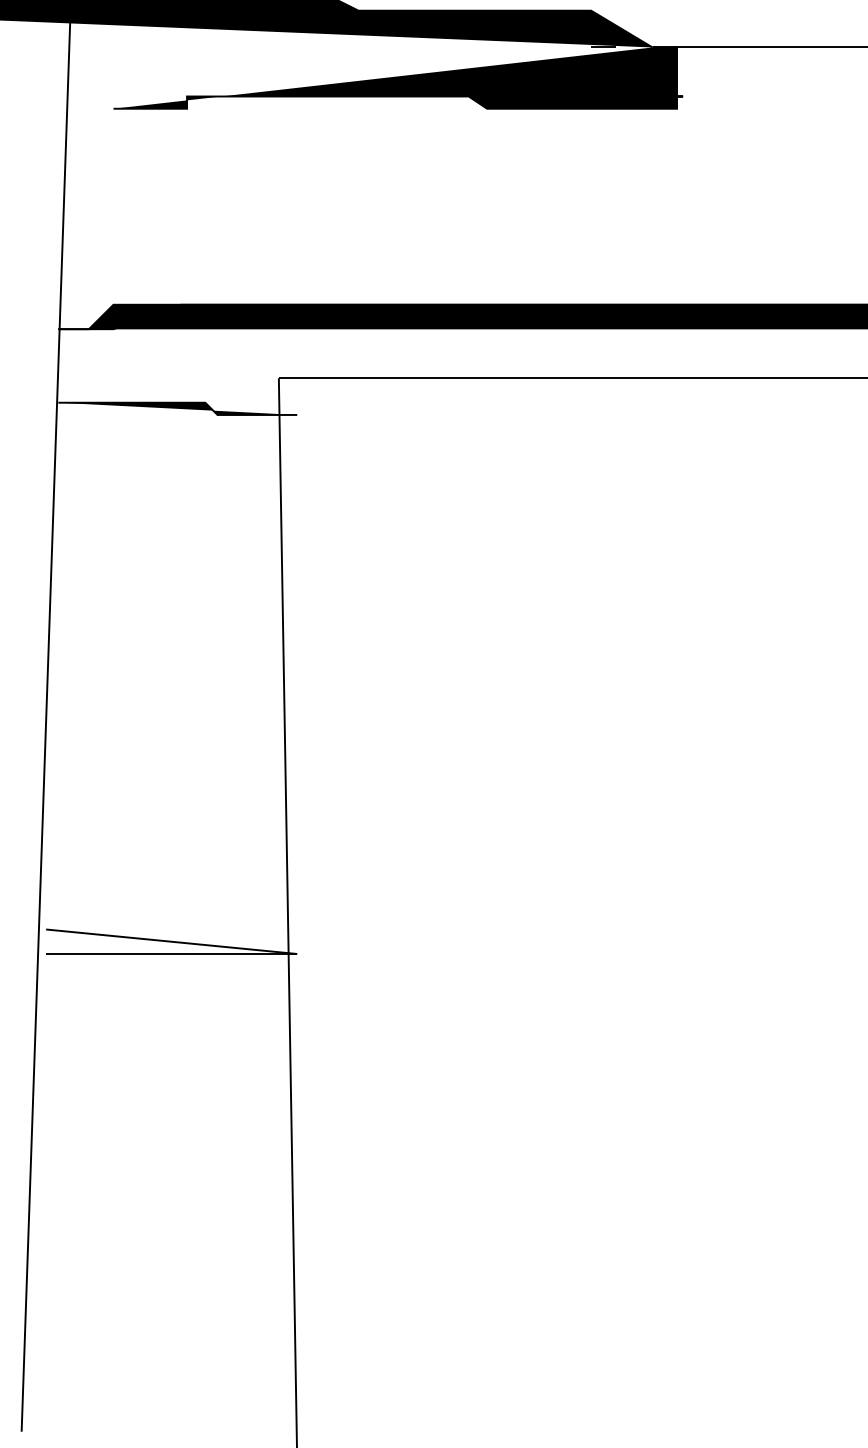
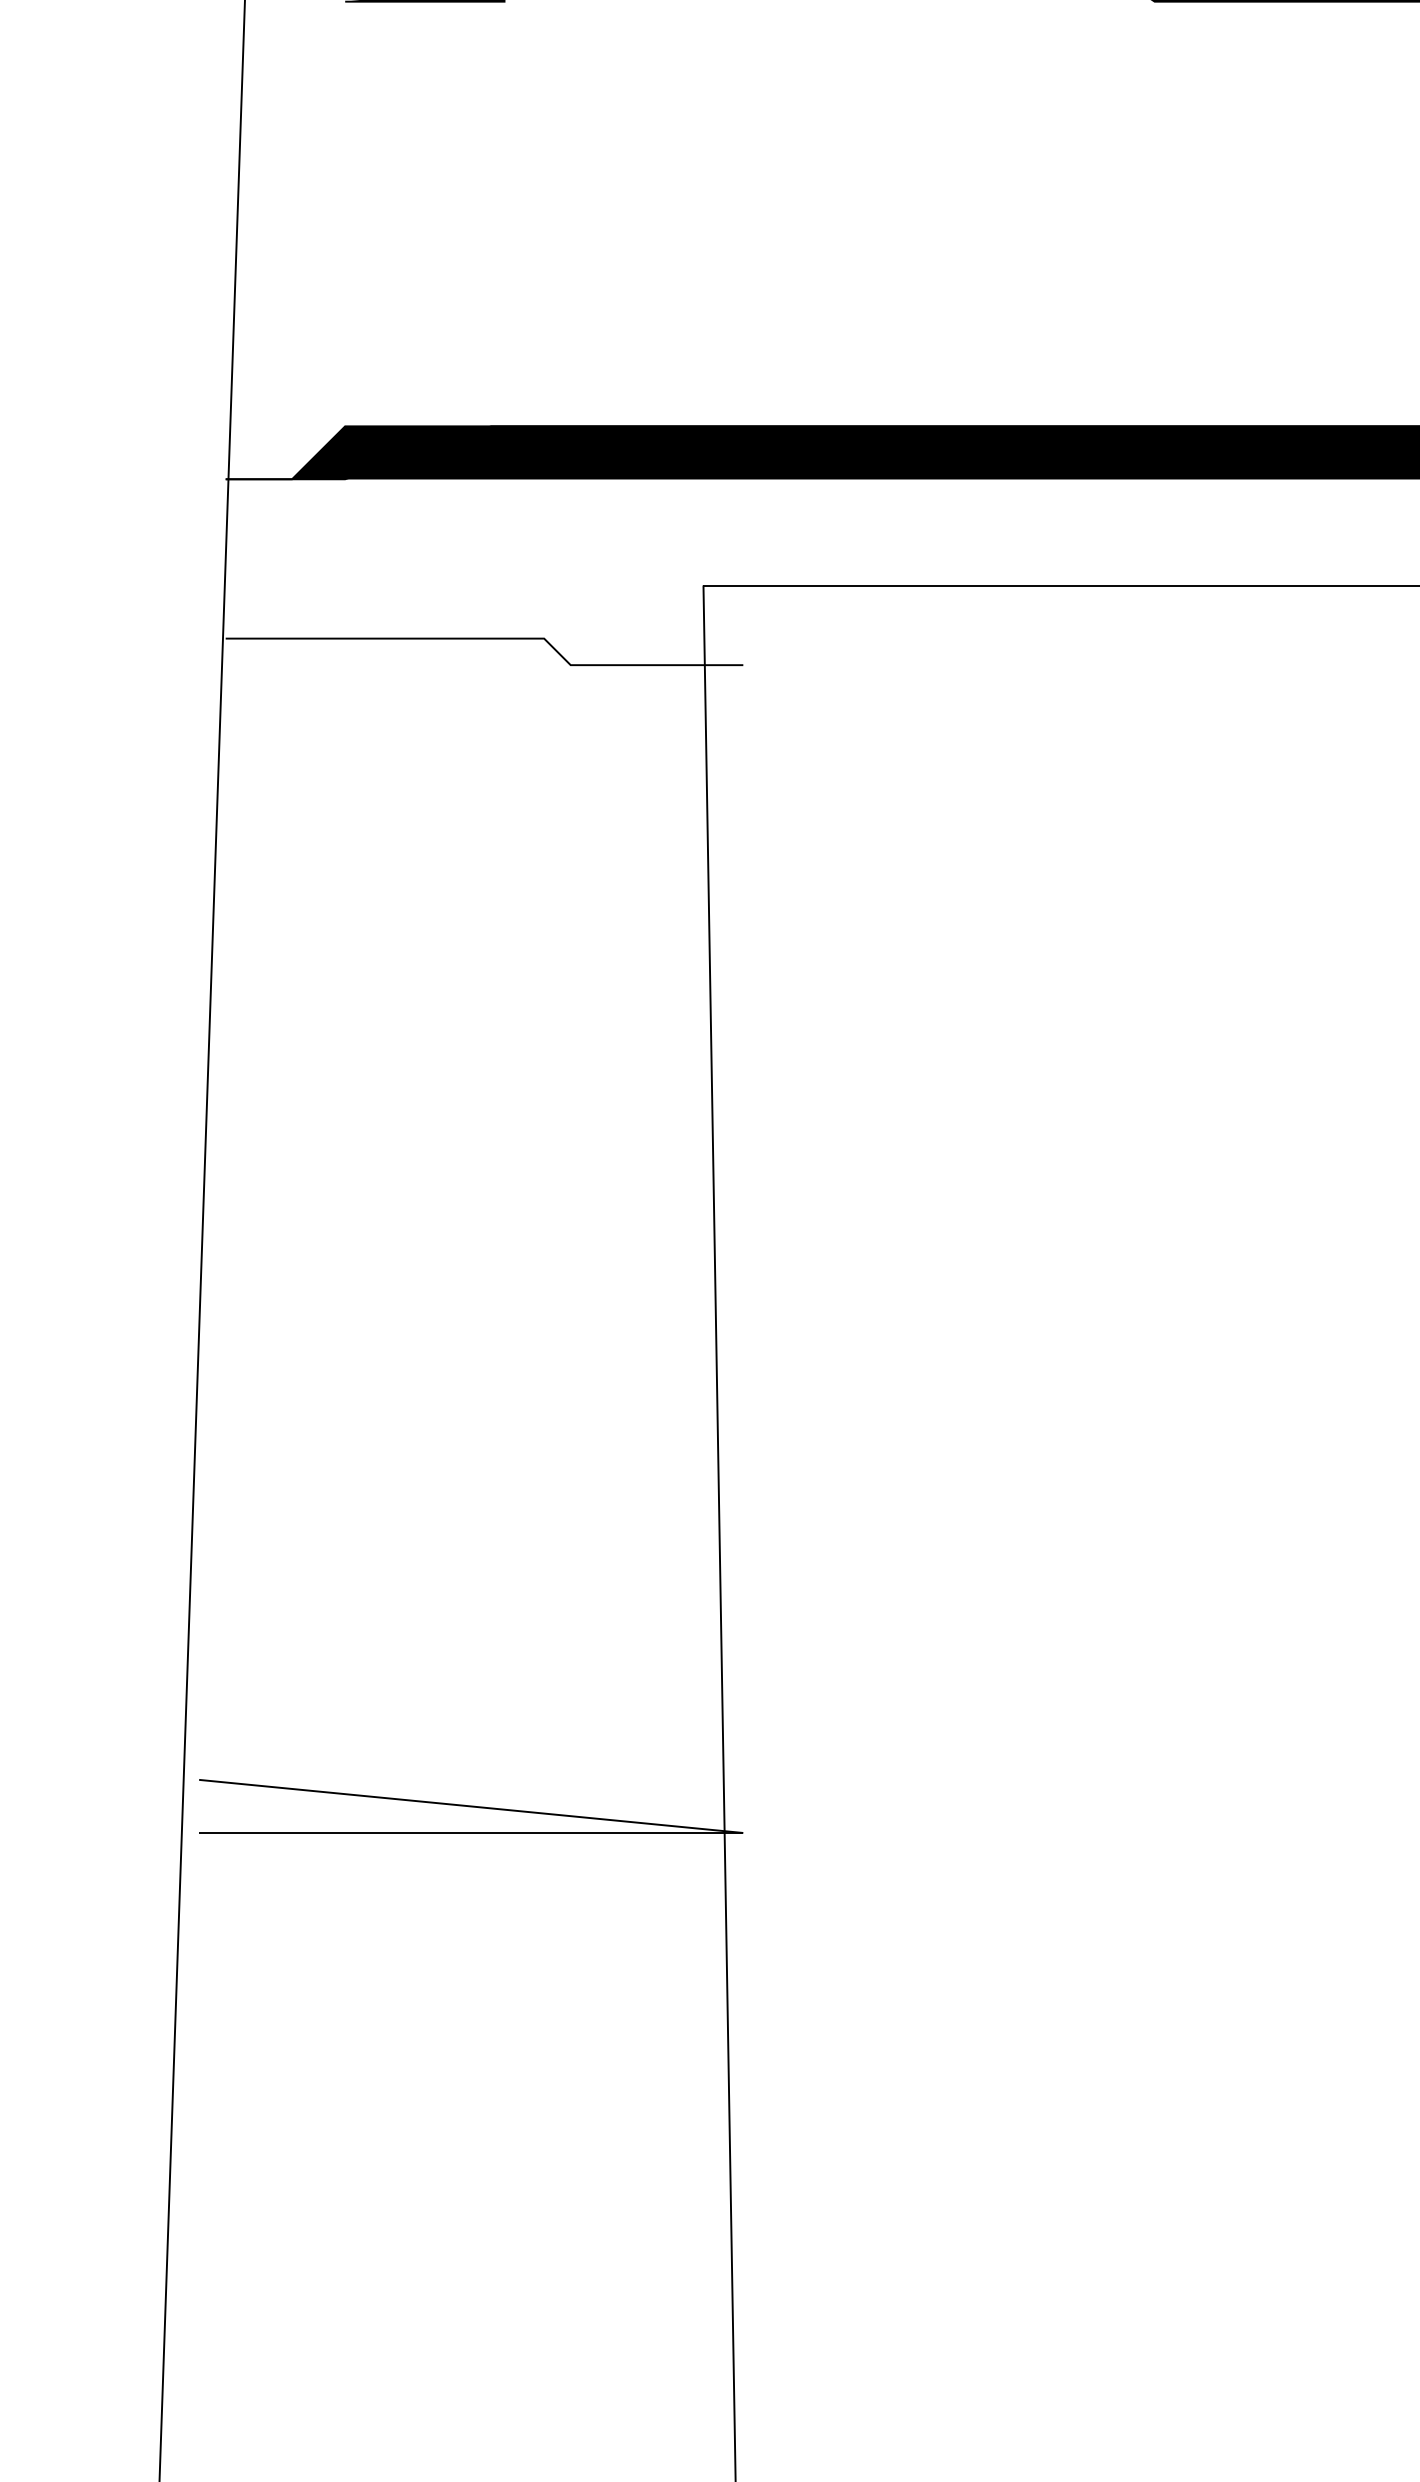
fill: (177, 408) -> (483, 651), removed

